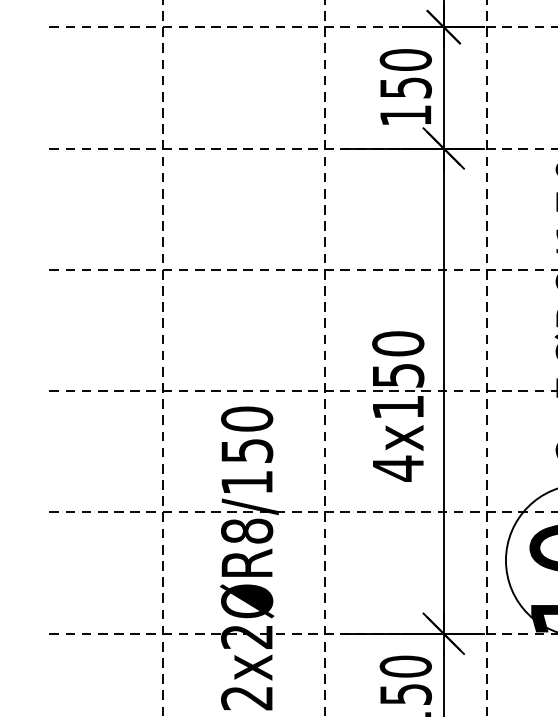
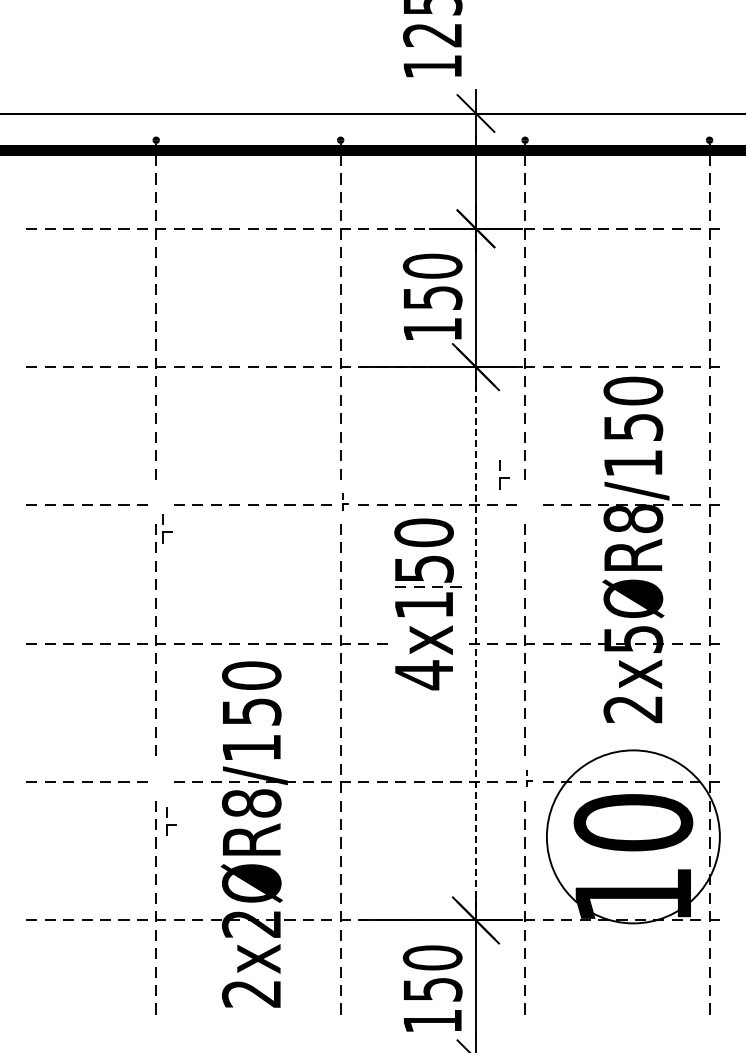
part: (167, 266) -> (167, 528), moved
part: (329, 266) -> (345, 501), size x0.6
part: (490, 266) -> (504, 474), moved
line: (443, 390) -> (475, 643), solid -> dashed
part: (401, 406) -> (427, 604), moved
part: (167, 509) -> (171, 821), moved
part: (490, 509) -> (529, 778), size x0.6

